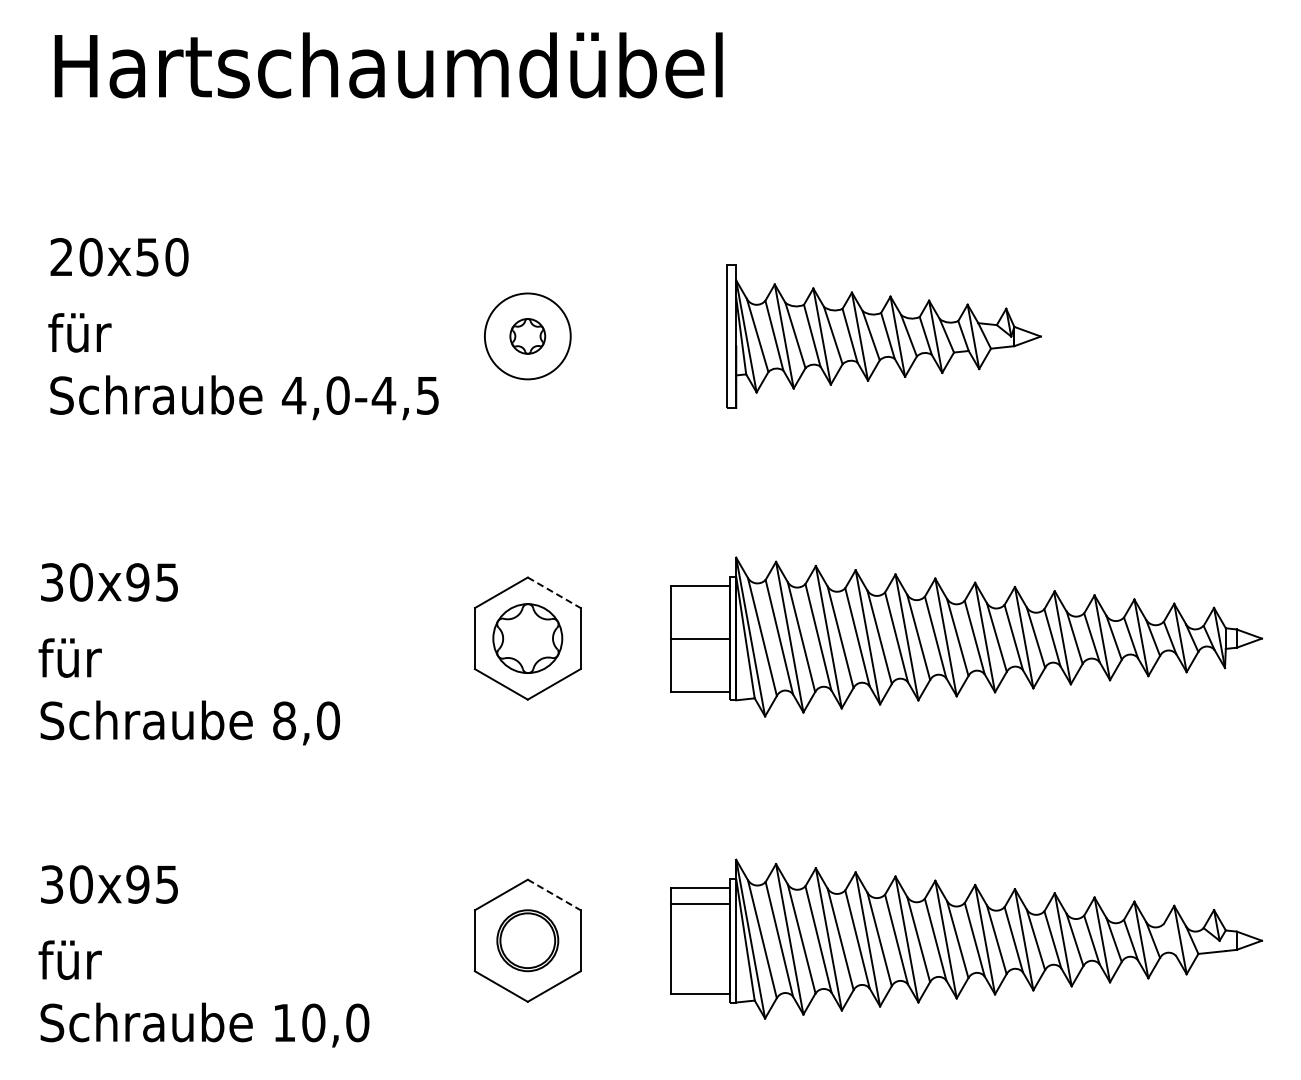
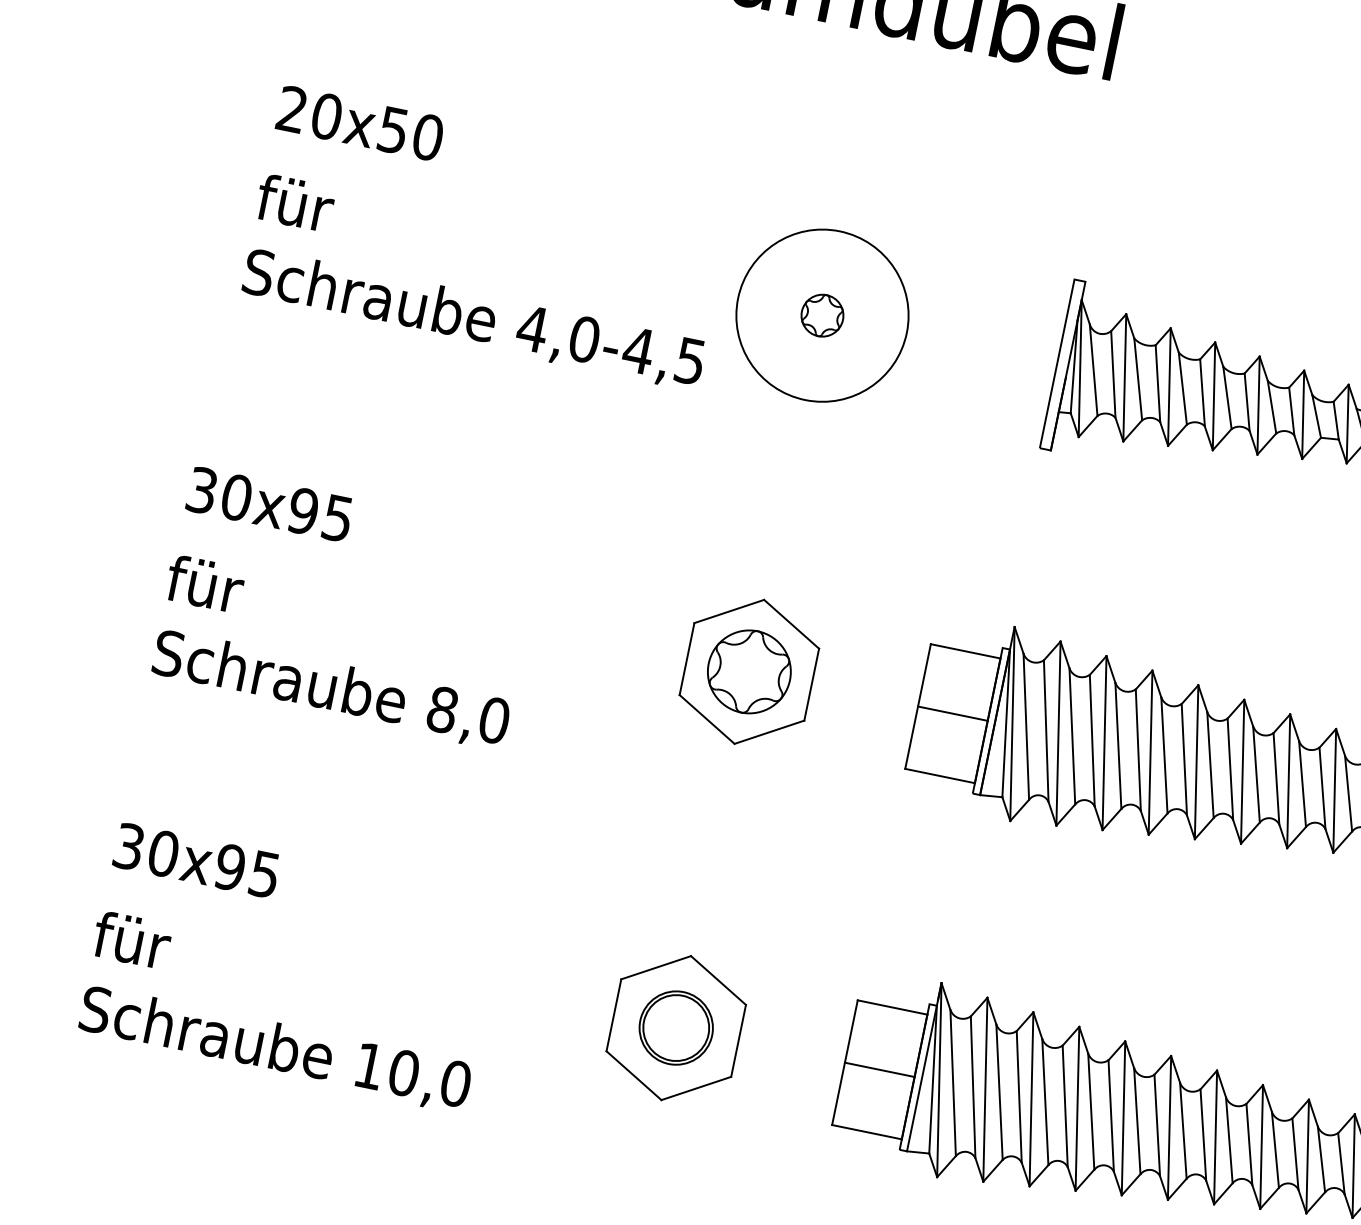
circle: (527, 335) -> (822, 314), size x1.67
line: (554, 592) -> (791, 624), dashed -> solid
line: (554, 894) -> (718, 980), dashed -> solid
line: (700, 903) -> (879, 1069), moved

